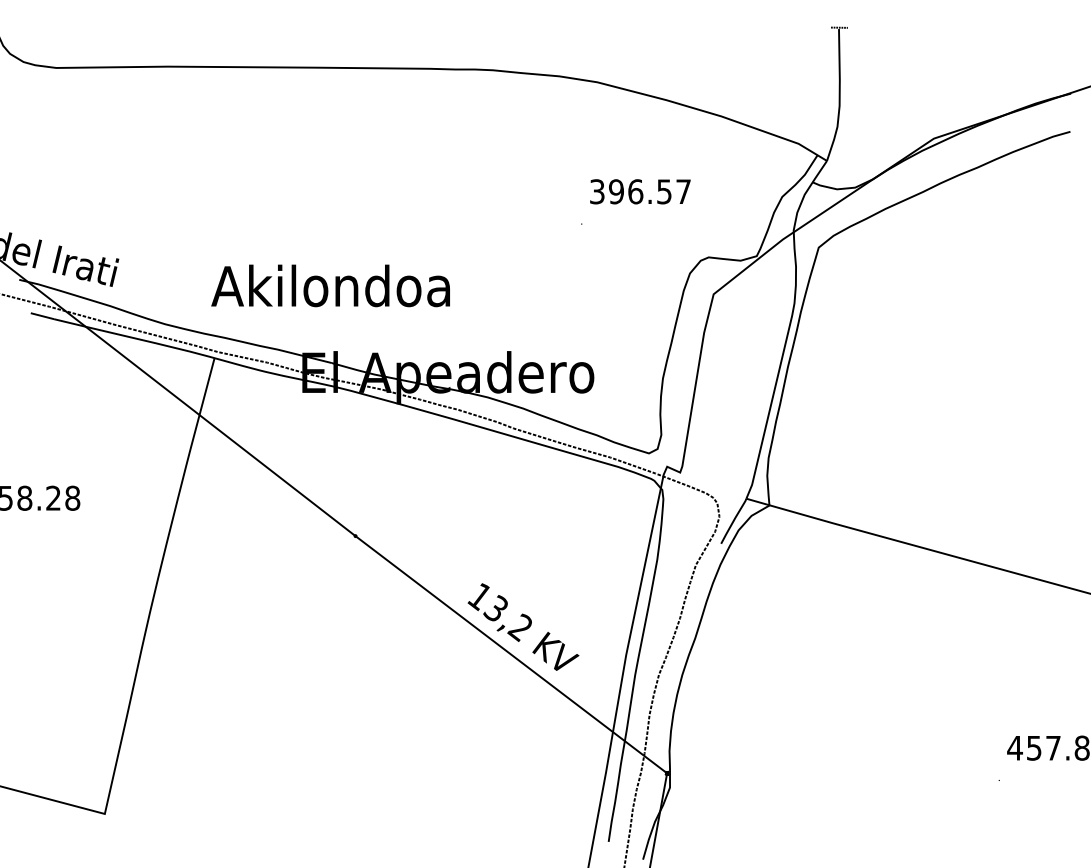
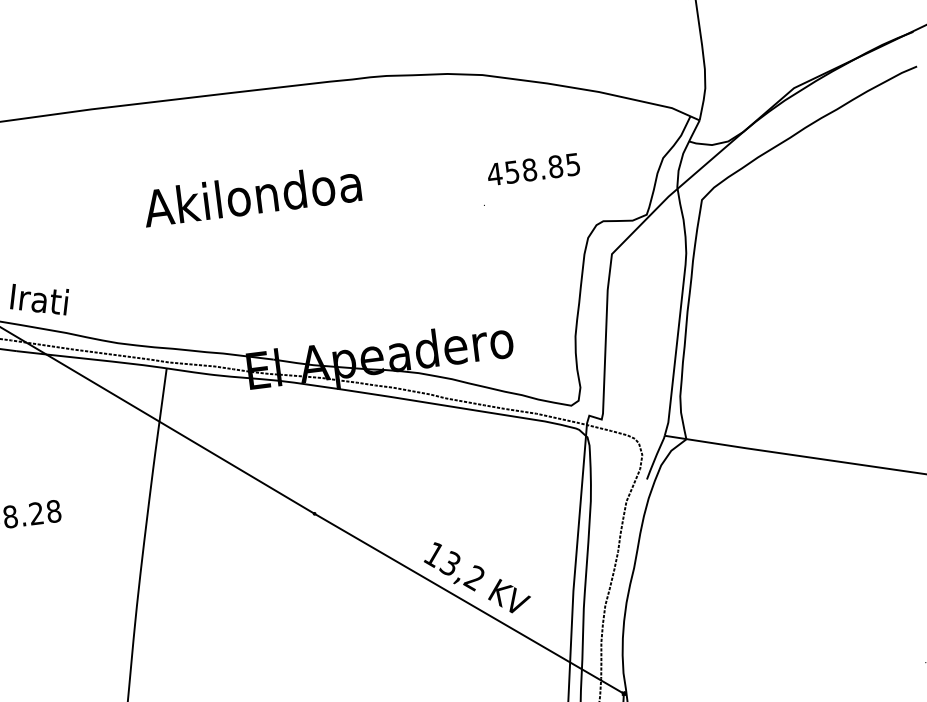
text: (639, 191) -> (533, 169), 396.57 -> 458.85
text: (330, 285) -> (251, 195), moved

